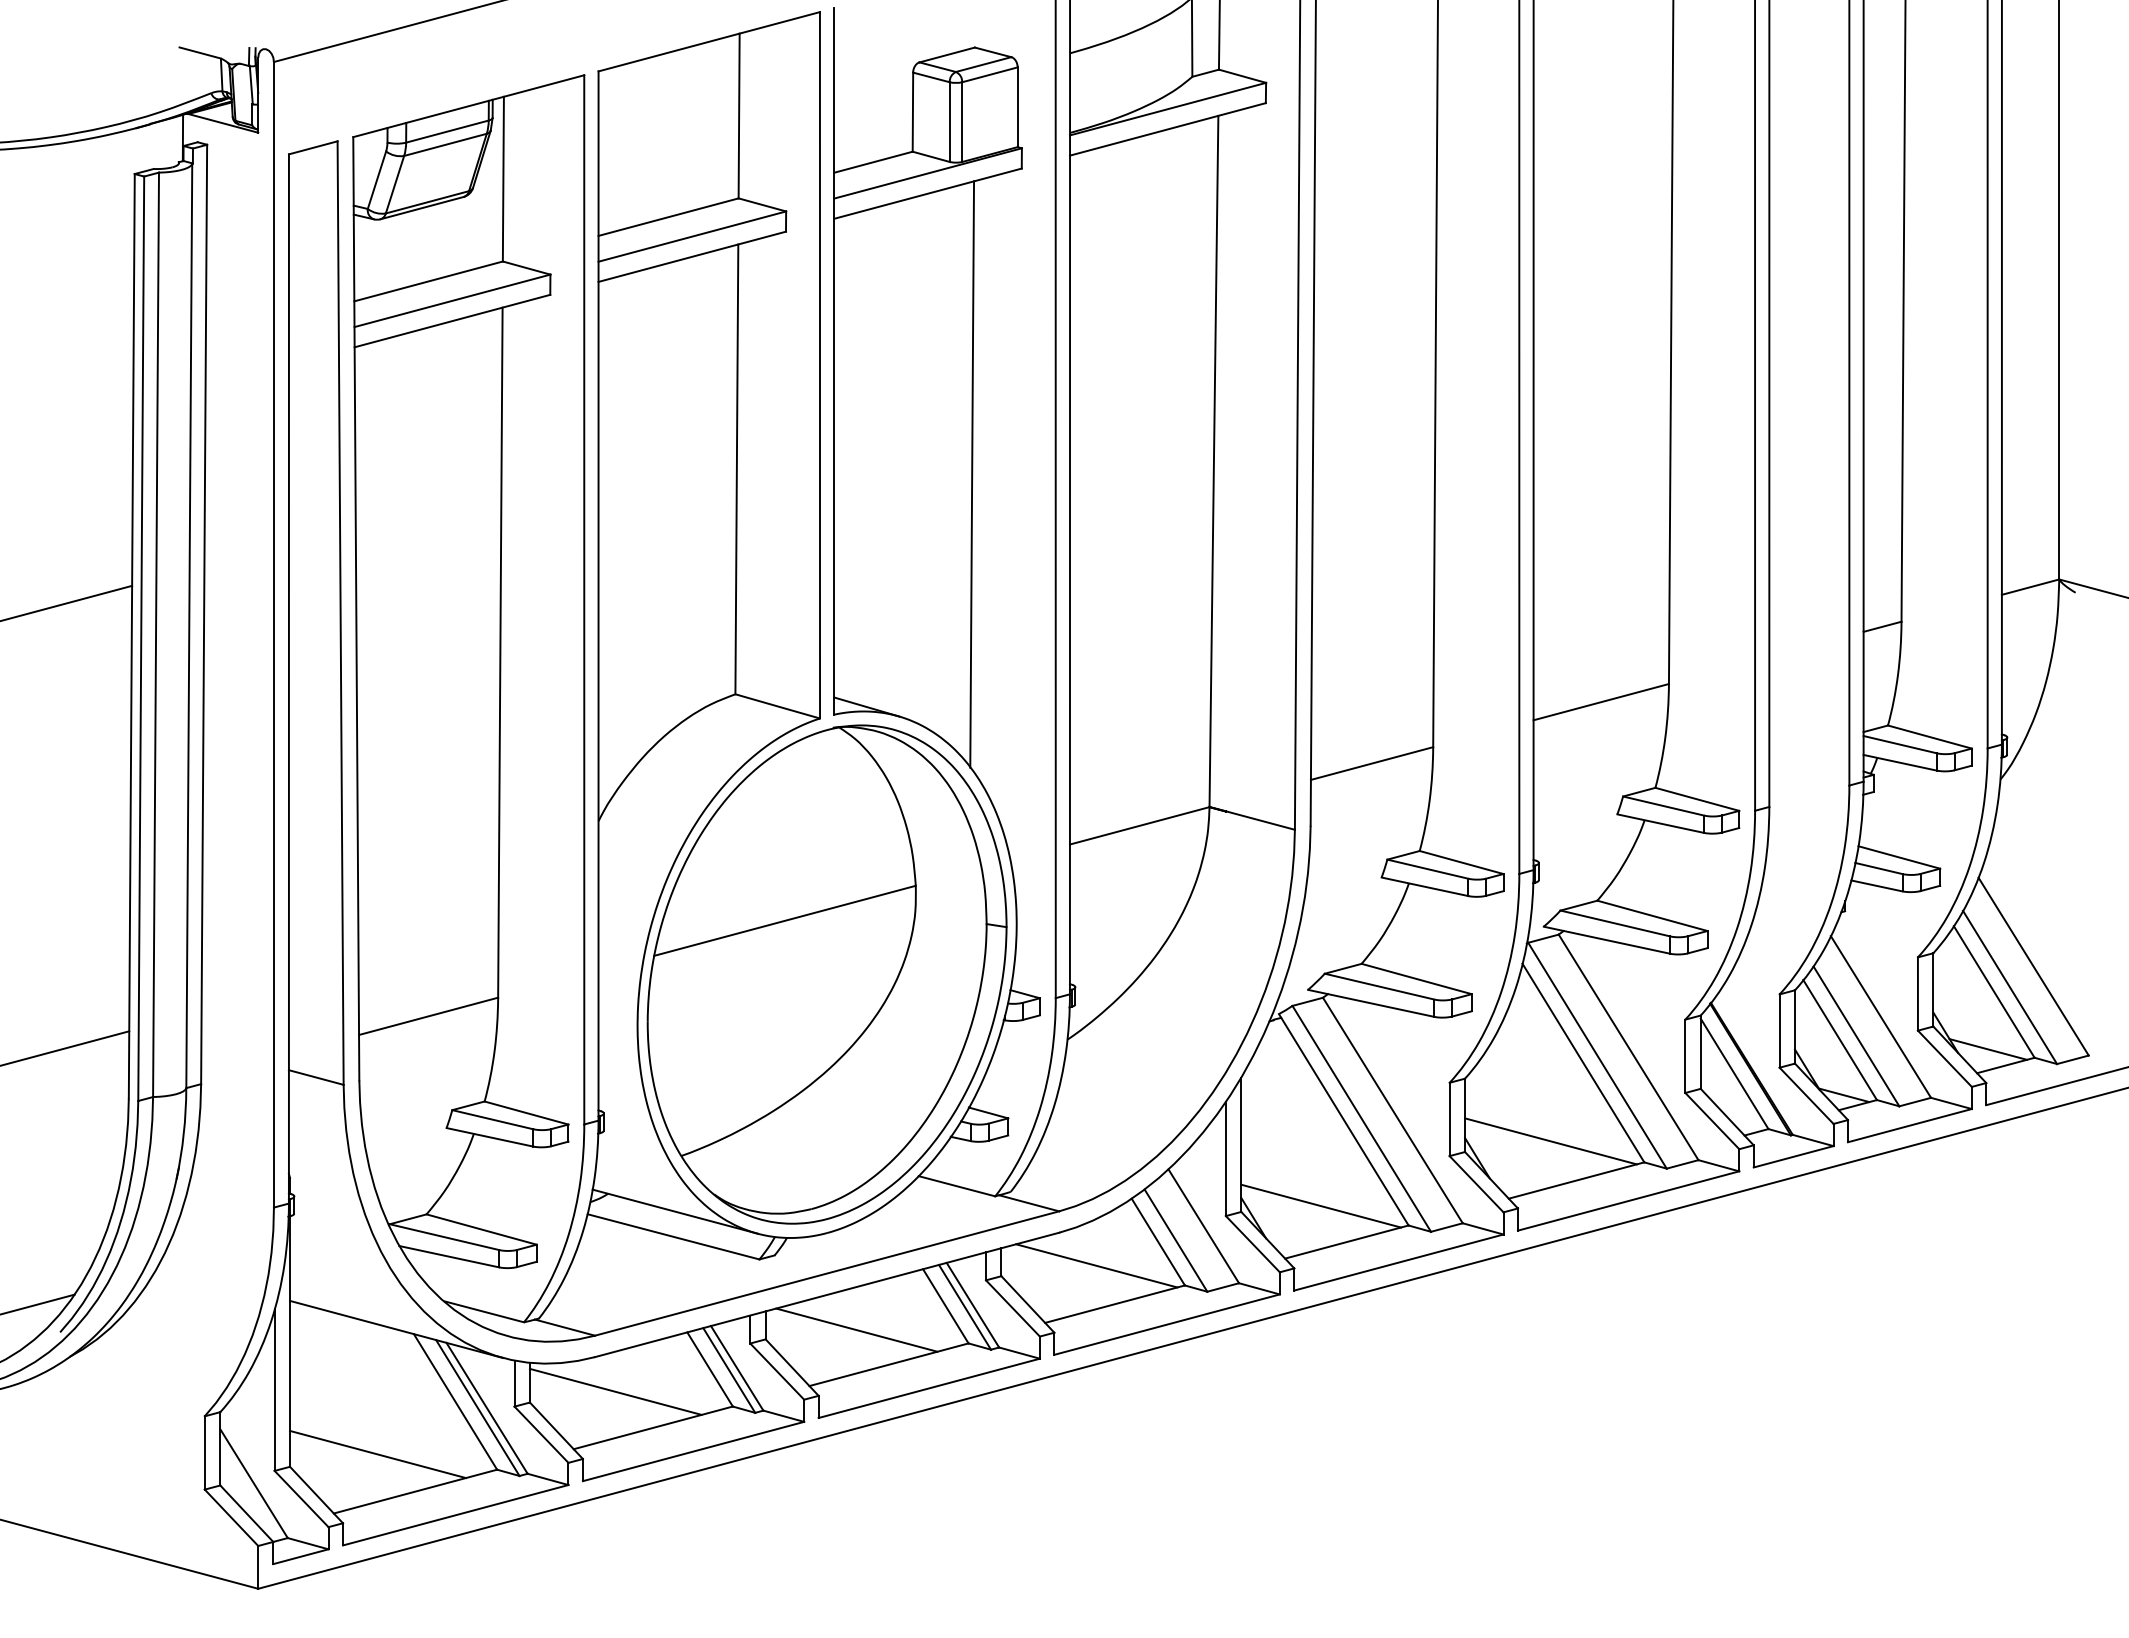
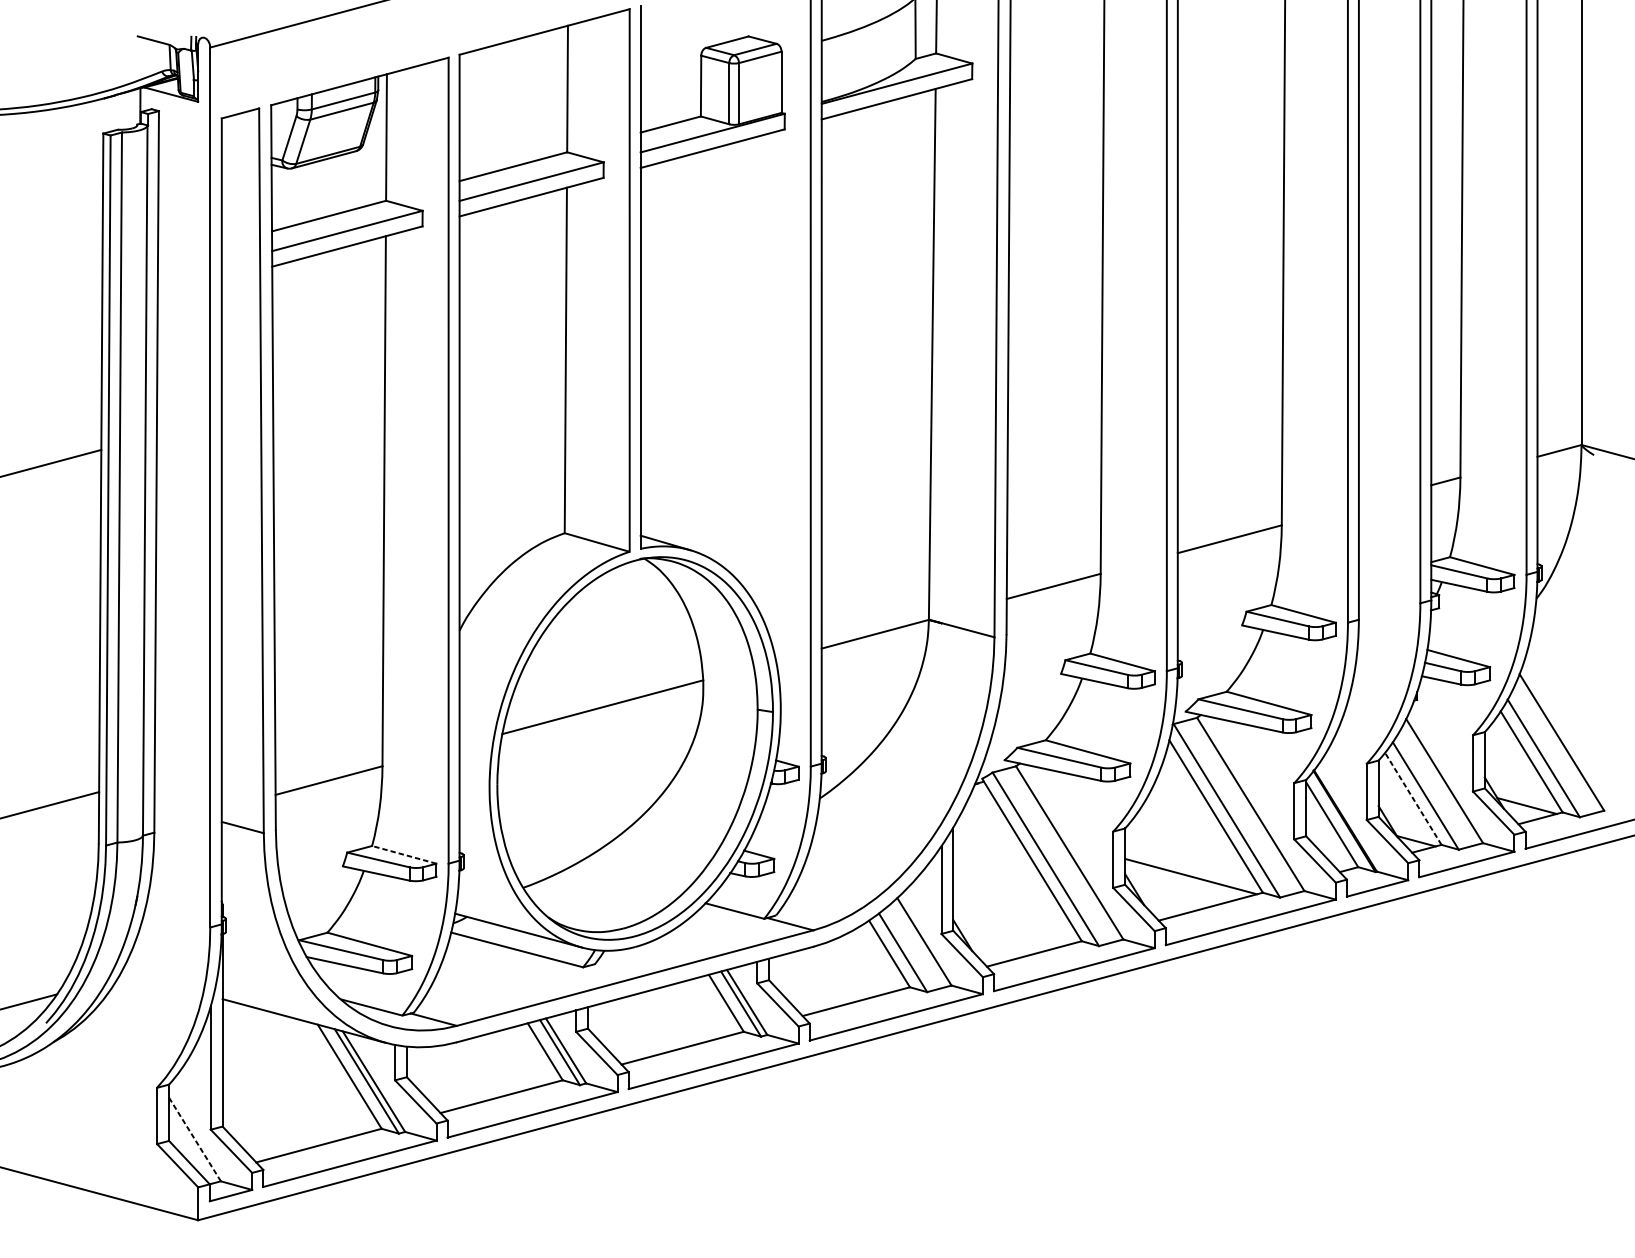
line: (972, 474) -> (746, 364), removed
line: (1839, 1039) -> (1412, 798), solid -> dashed
line: (526, 1112) -> (404, 854), solid -> dashed
line: (1321, 1205) -> (1014, 925), removed
line: (1096, 1265) -> (842, 971), removed
line: (856, 1329) -> (657, 1021), removed
line: (615, 1391) -> (472, 1068), removed
line: (377, 1454) -> (289, 1117), removed
line: (254, 1483) -> (195, 1139), solid -> dashed

